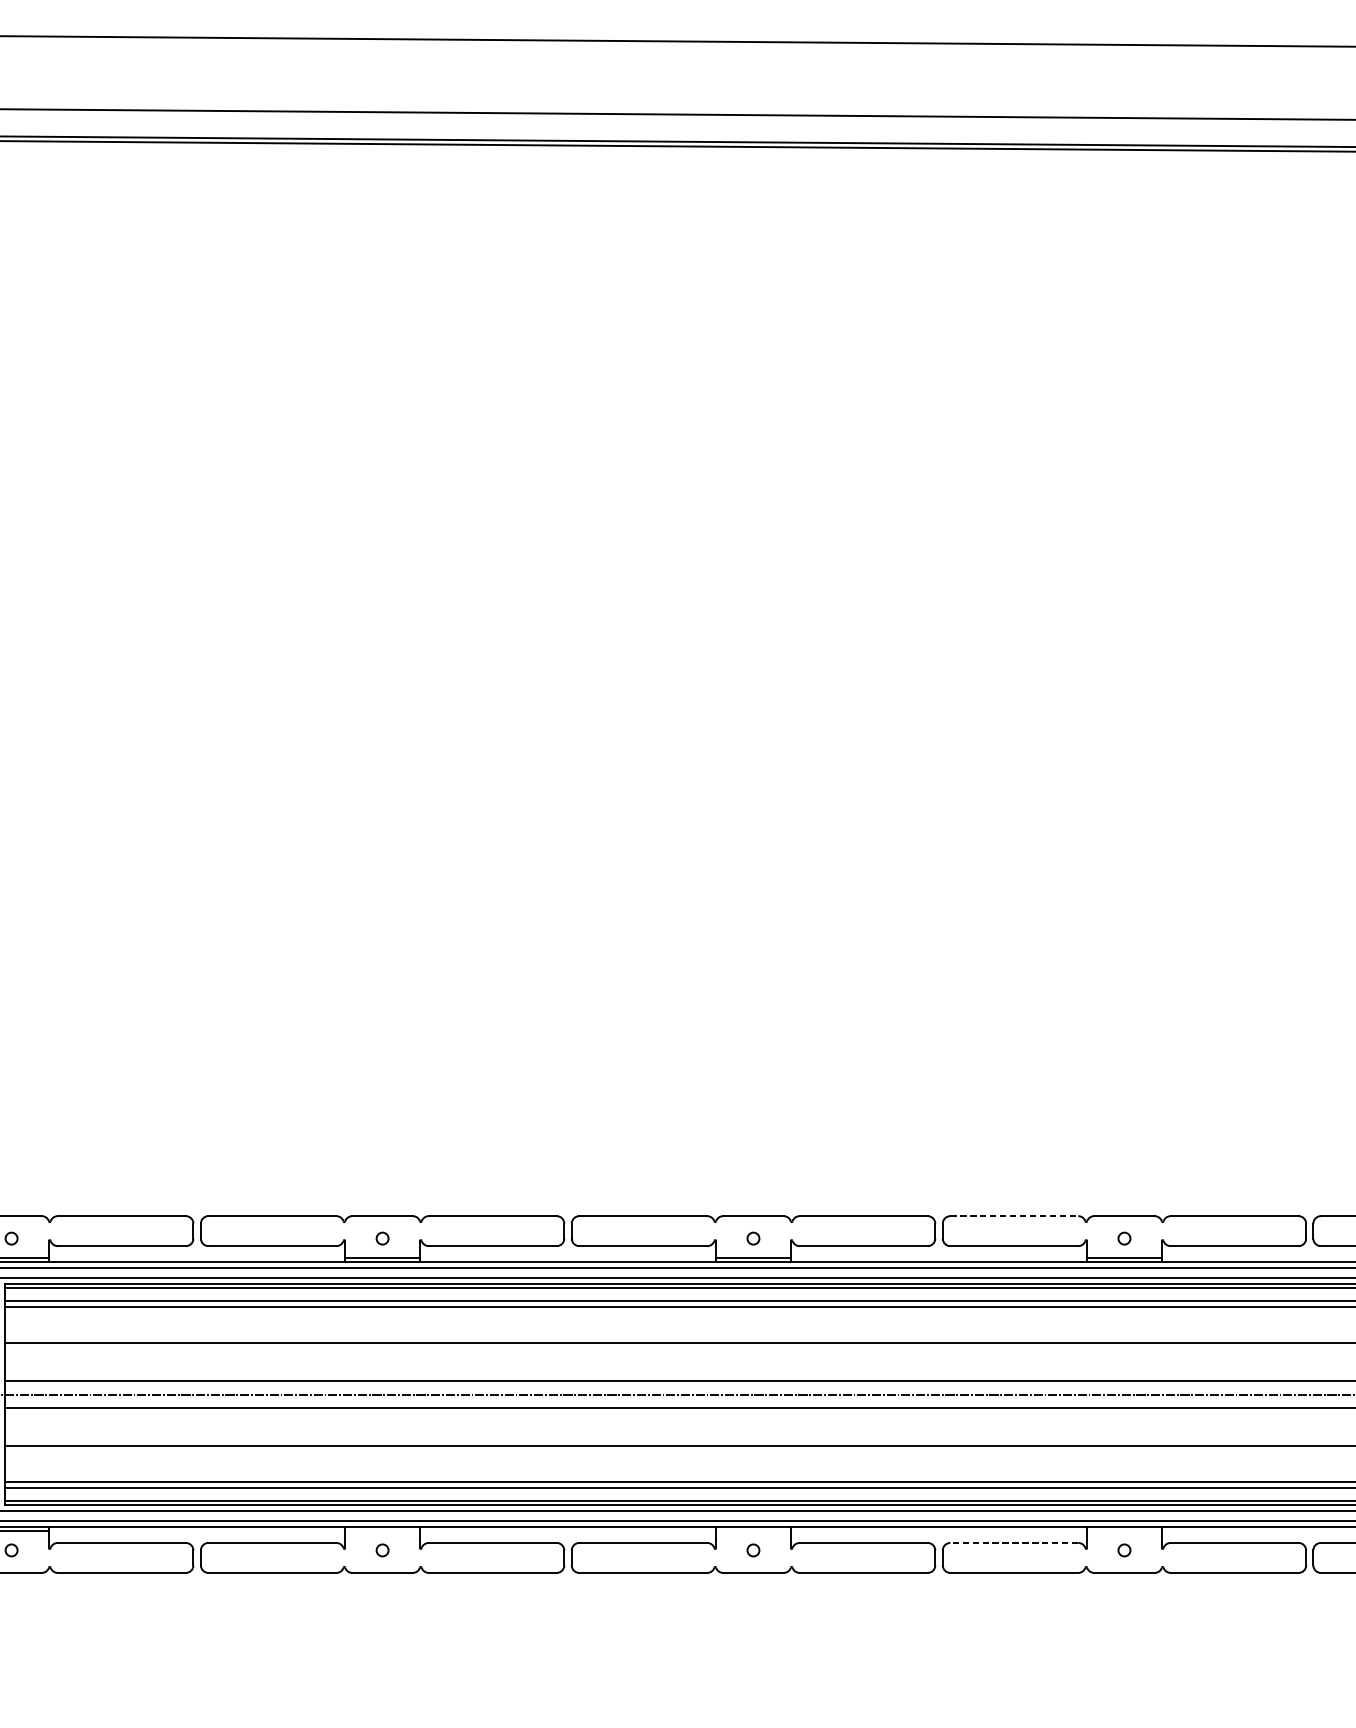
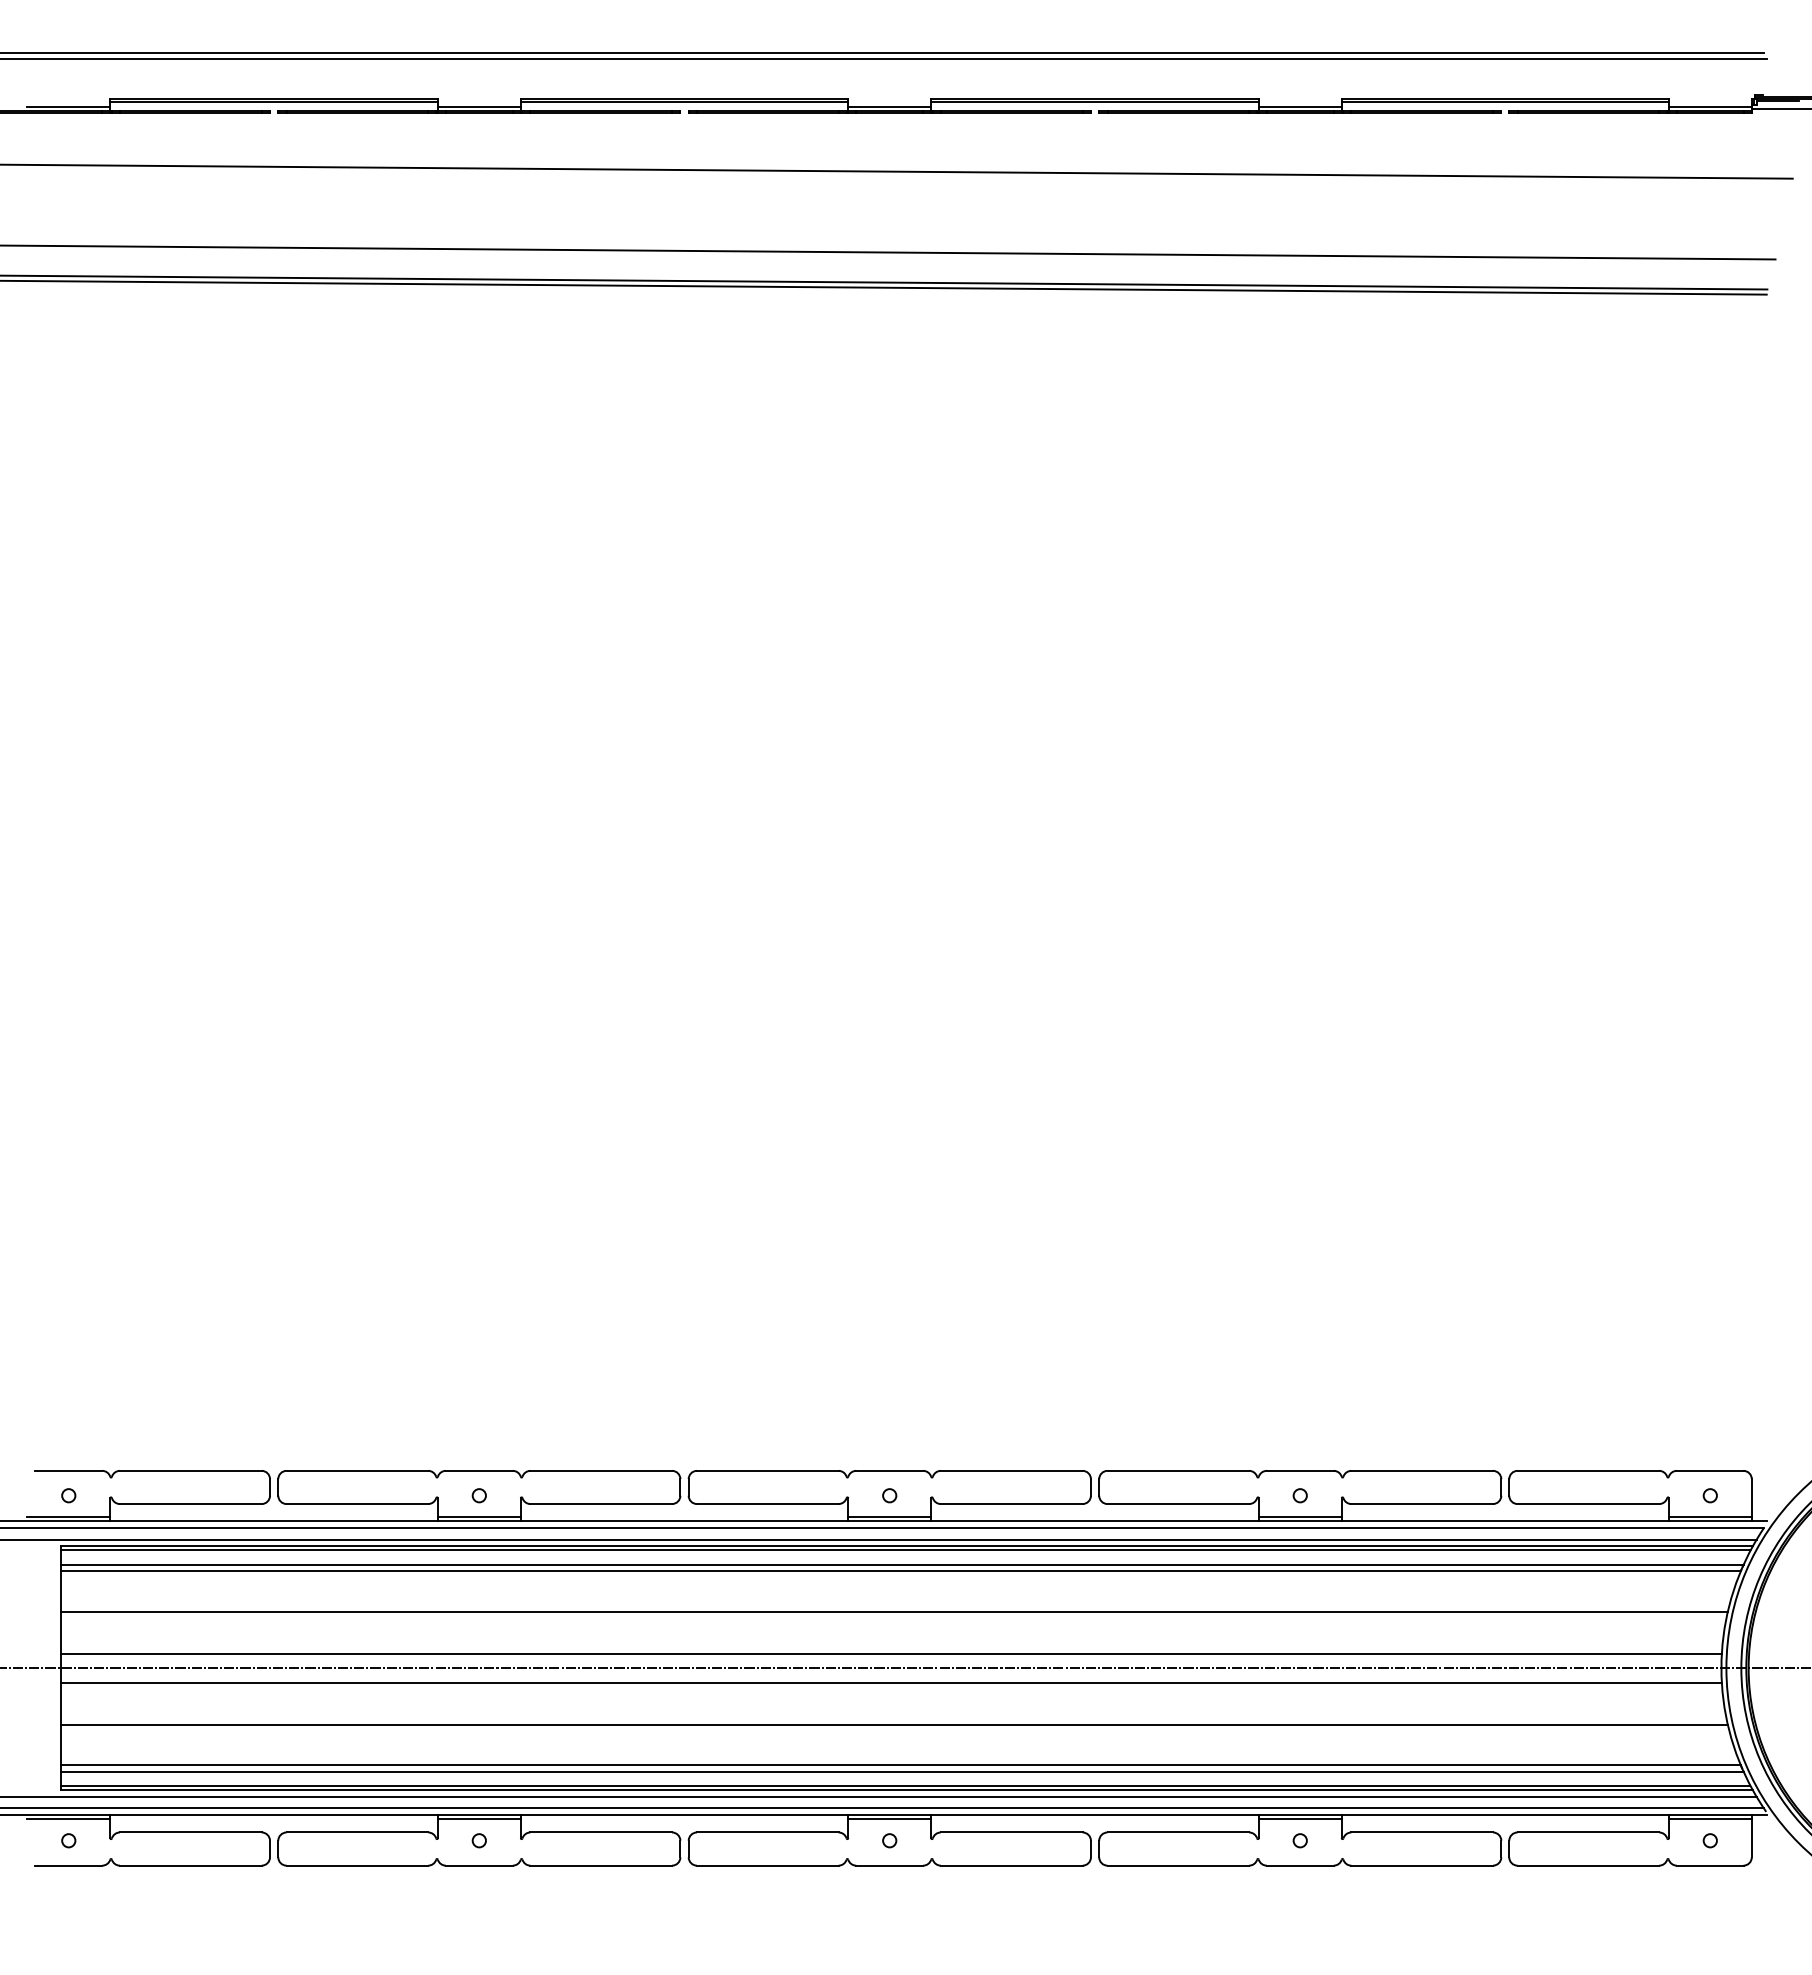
line: (1014, 1215) -> (1178, 1470), dashed -> solid
line: (381, 1531) -> (478, 1819), added
line: (753, 1531) -> (889, 1819), added
line: (1123, 1531) -> (1299, 1819), added
line: (1014, 1542) -> (1178, 1832), dashed -> solid

